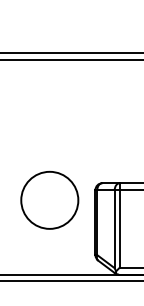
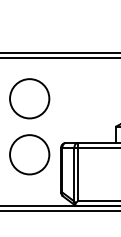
circle: (49, 118) -> (29, 98), added

